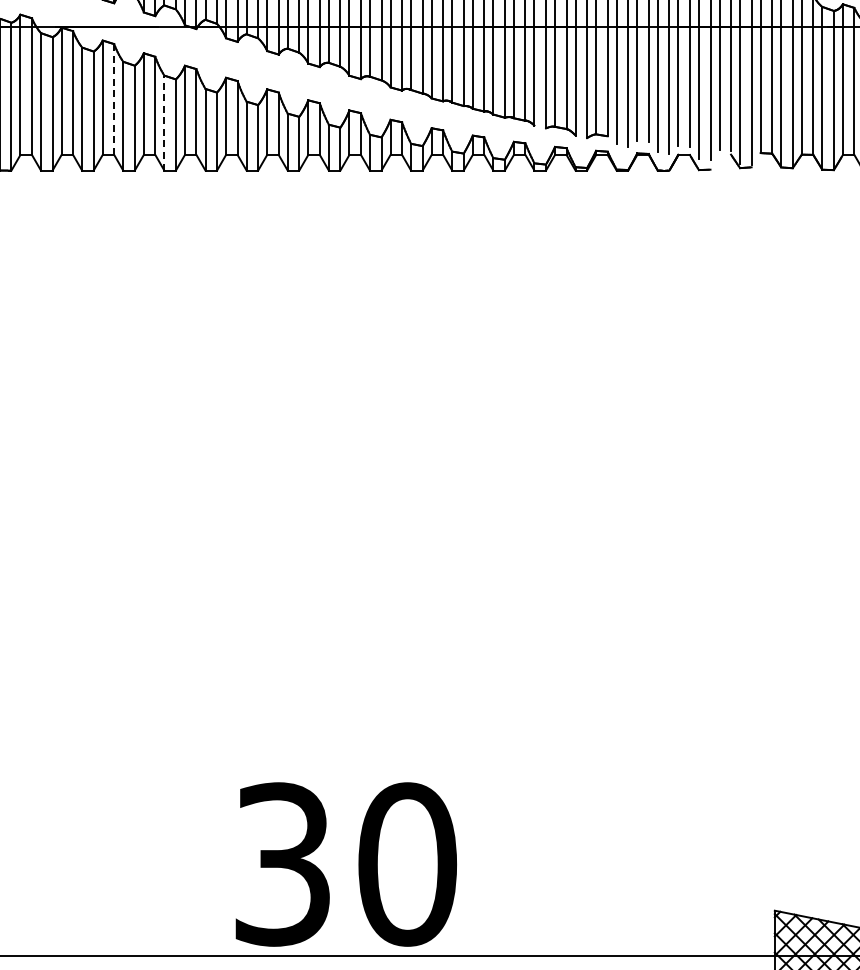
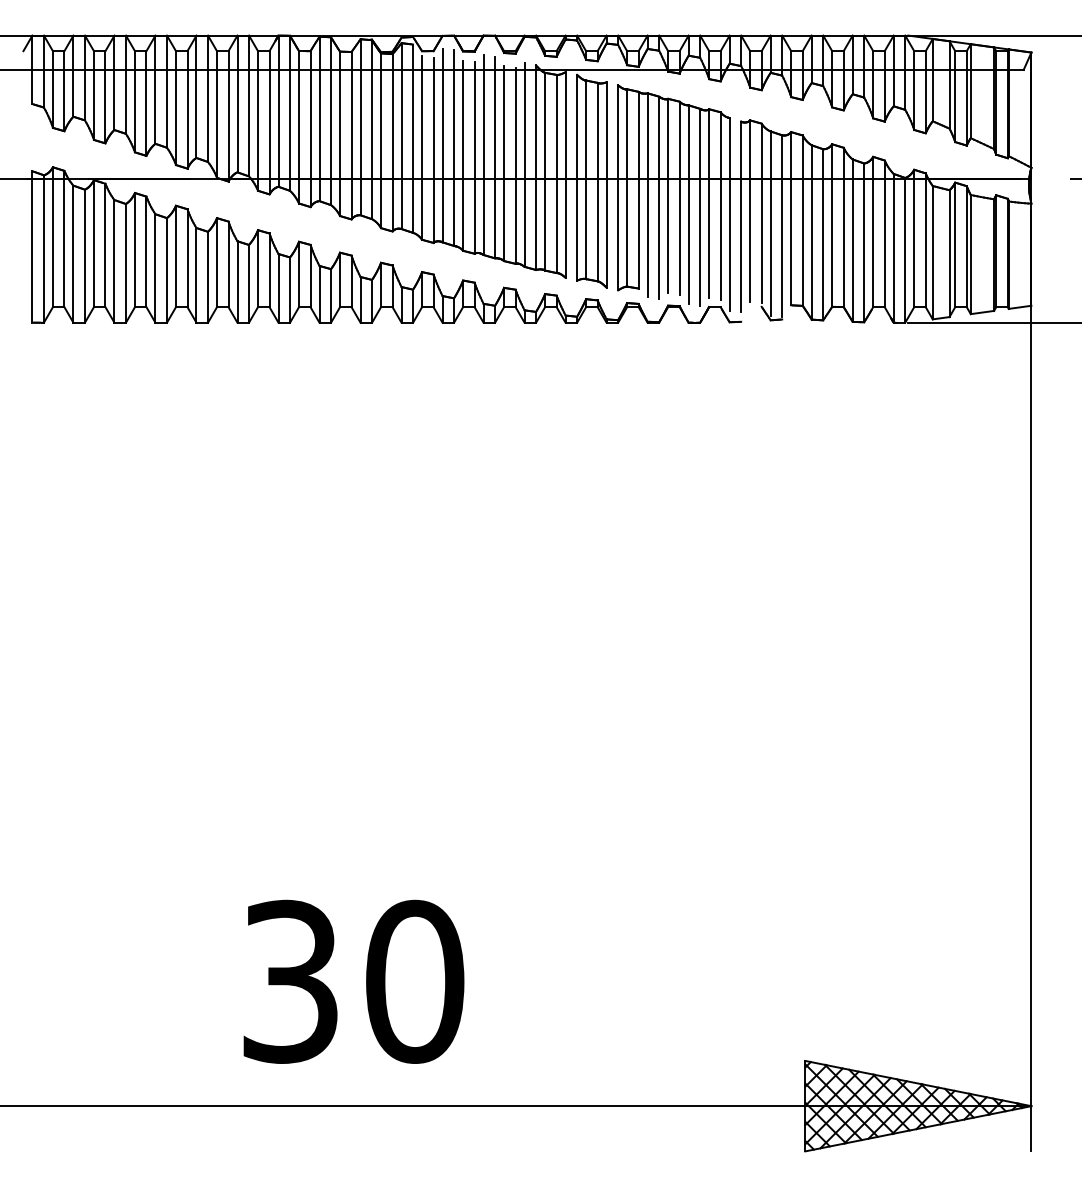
line: (114, 99) -> (146, 251), dashed -> solid
line: (164, 122) -> (196, 274), dashed -> solid
text: (345, 864) -> (353, 981), moved

